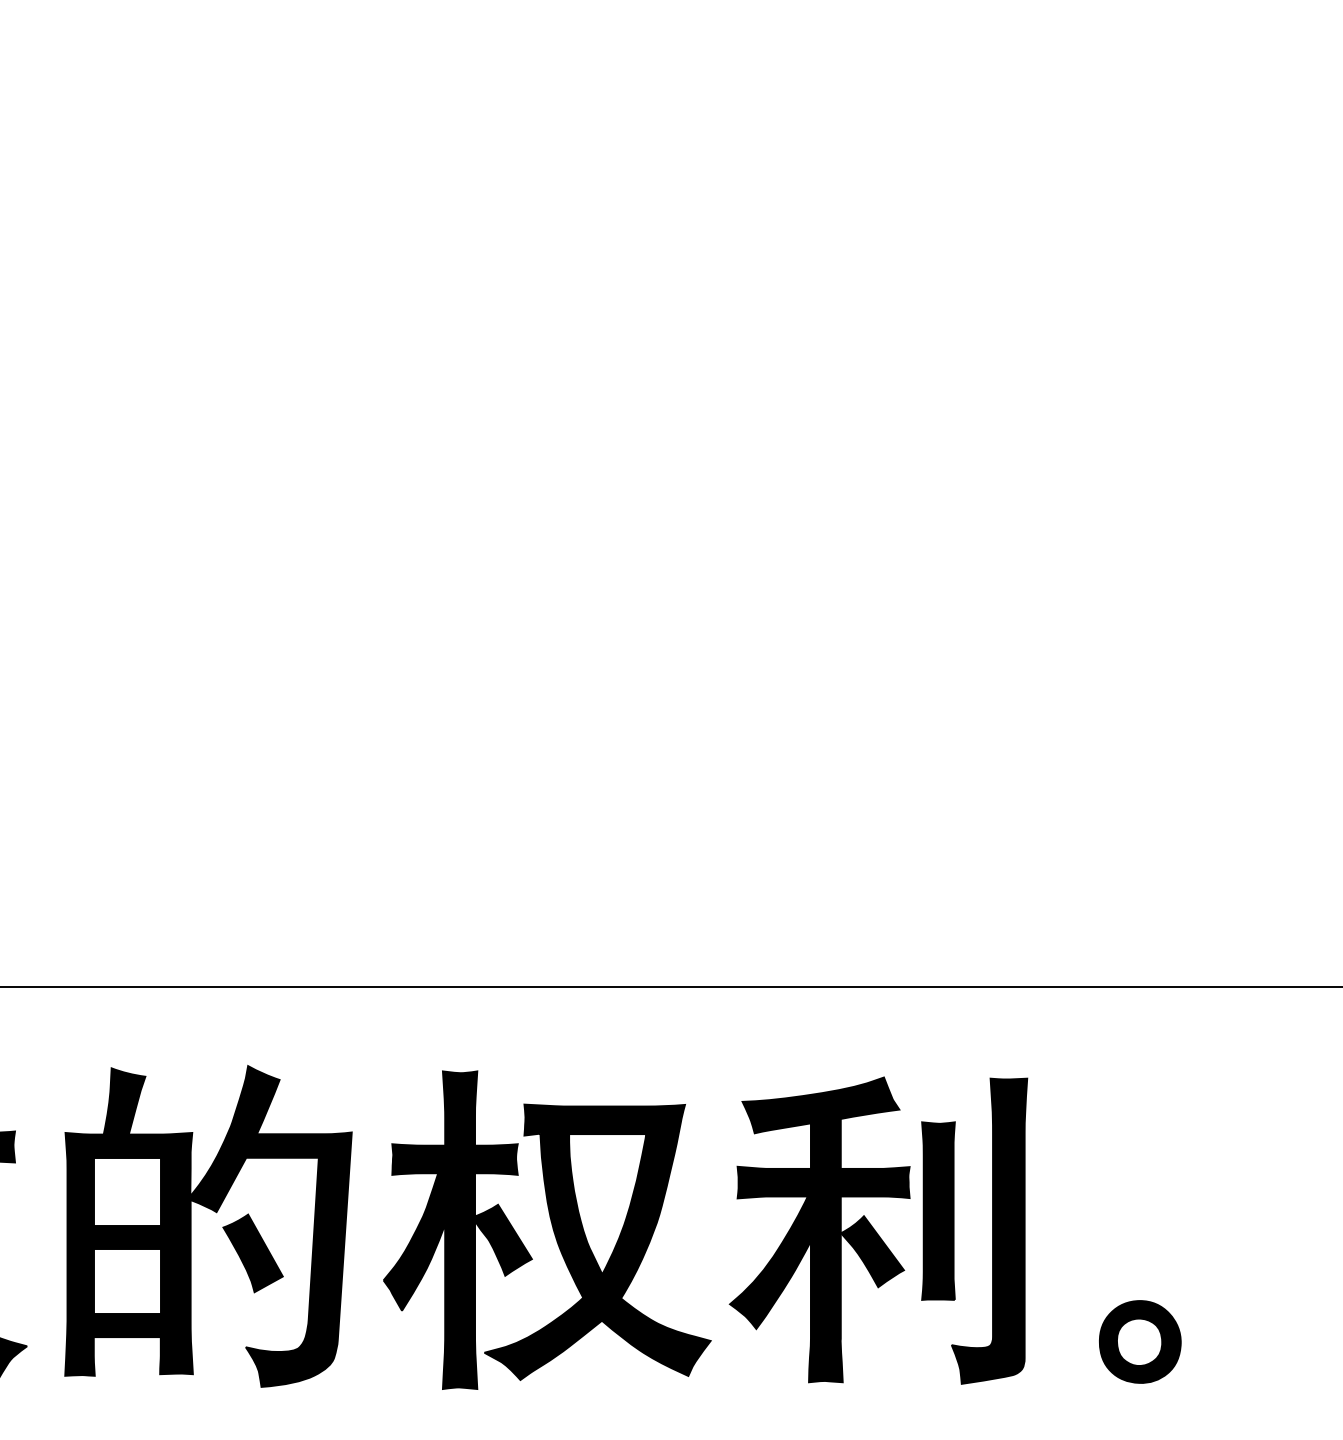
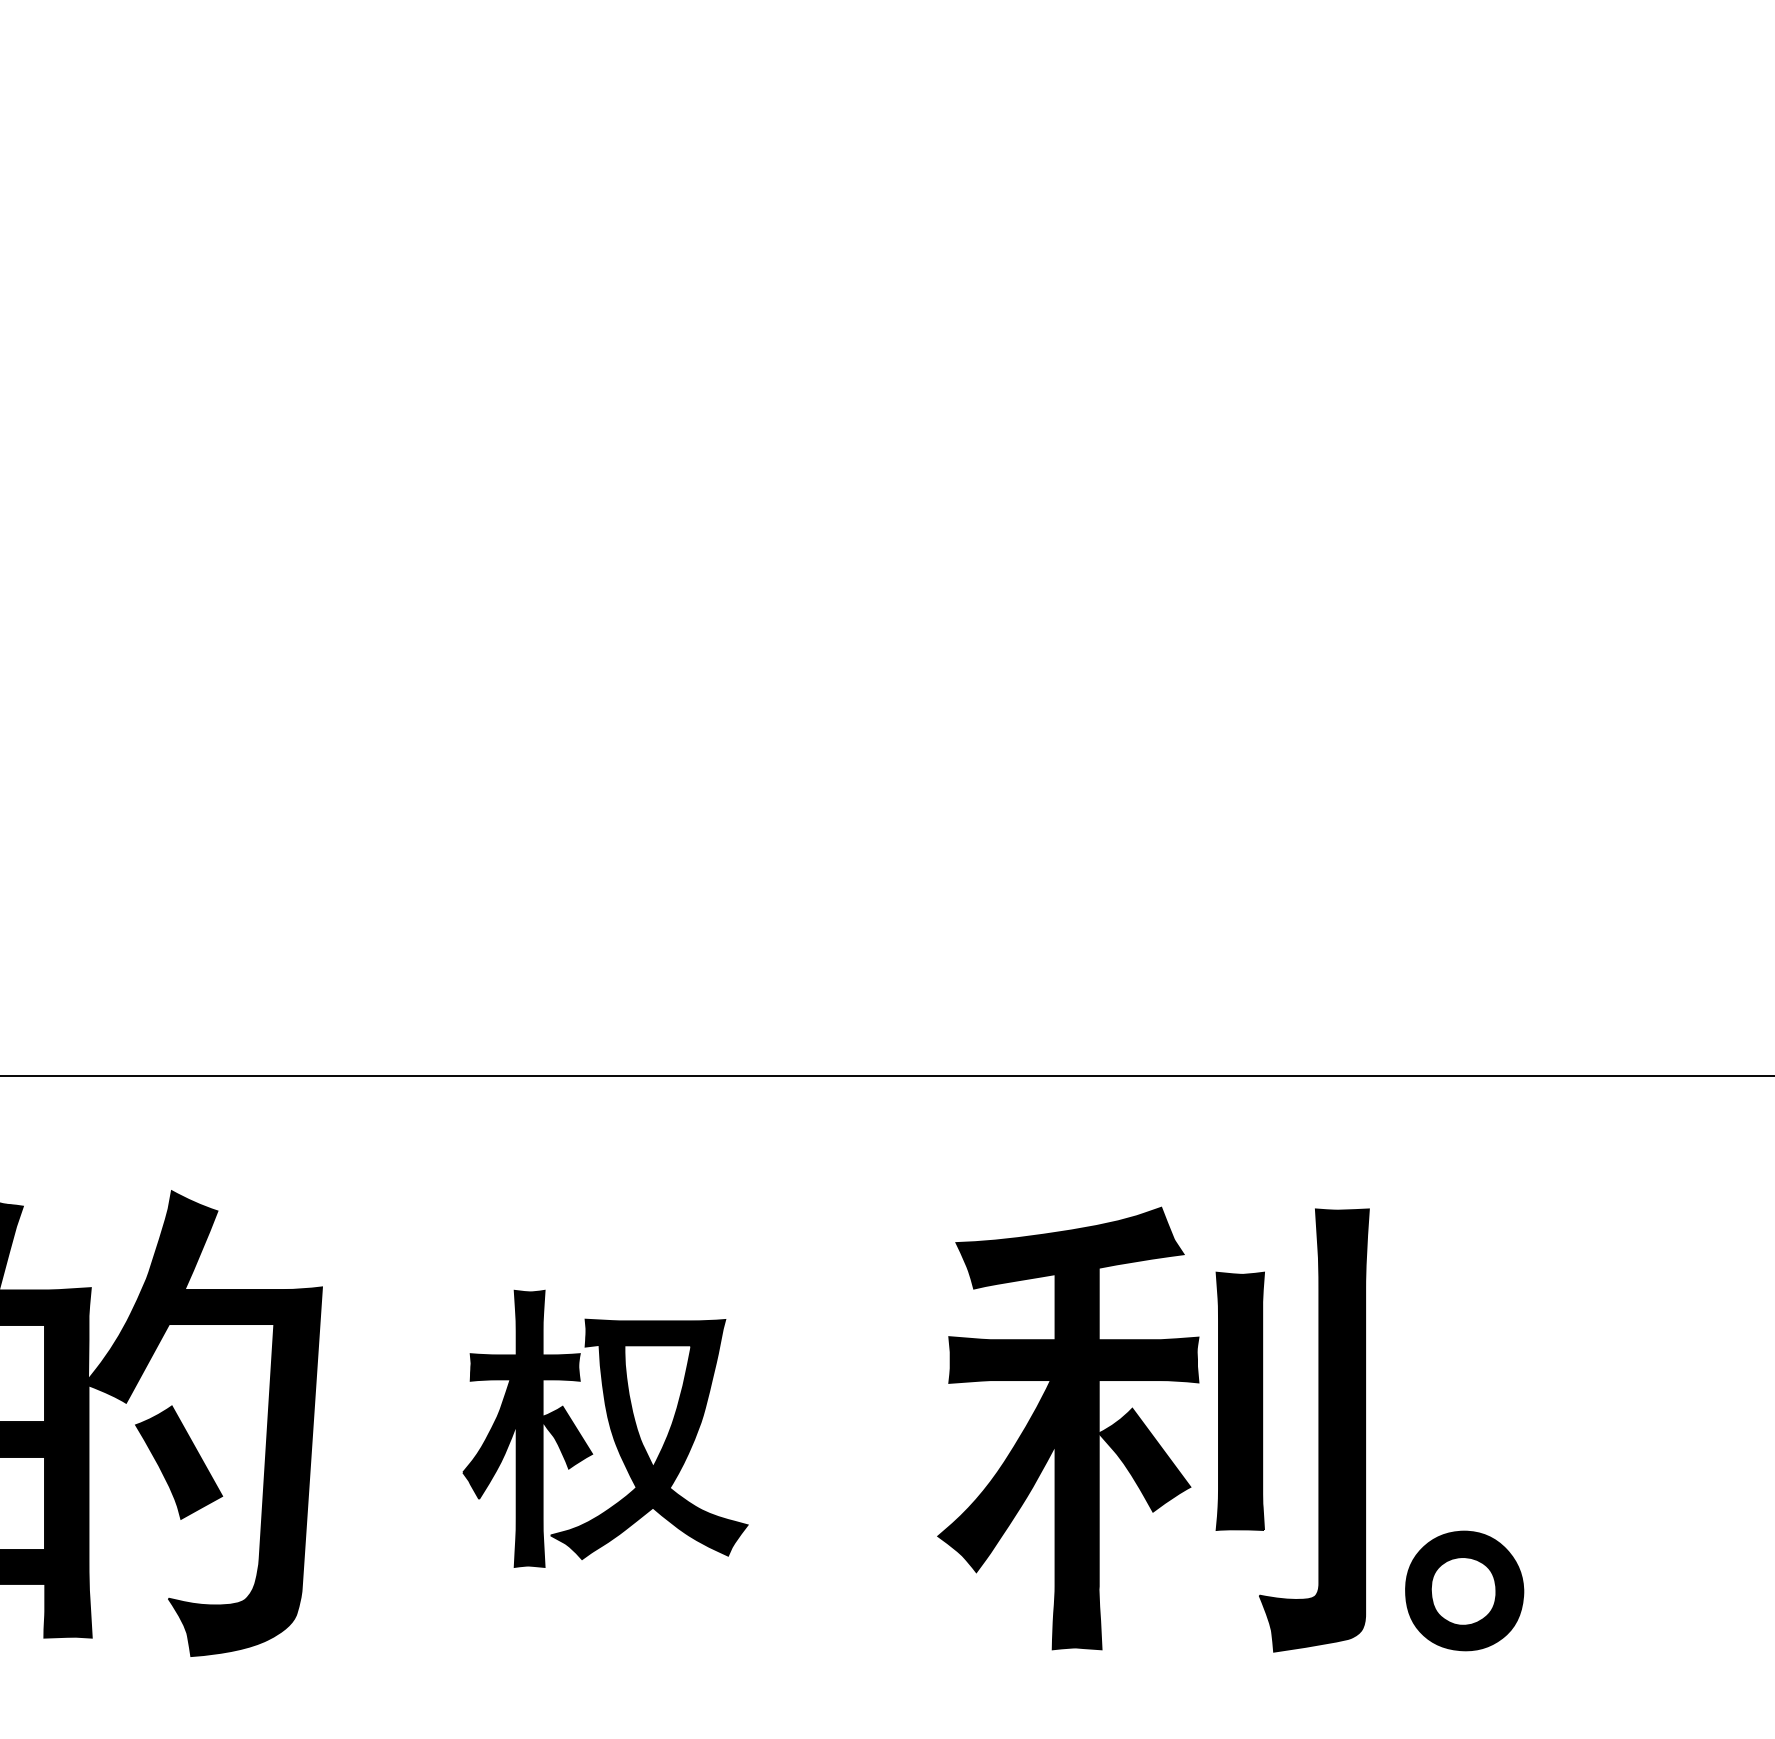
part: (547, 1229) -> (605, 1427), size x0.6
part: (878, 1230) -> (1153, 1429), moved

